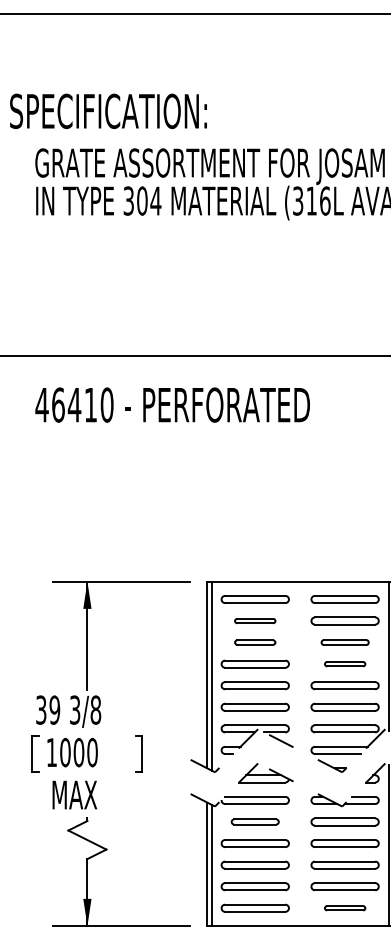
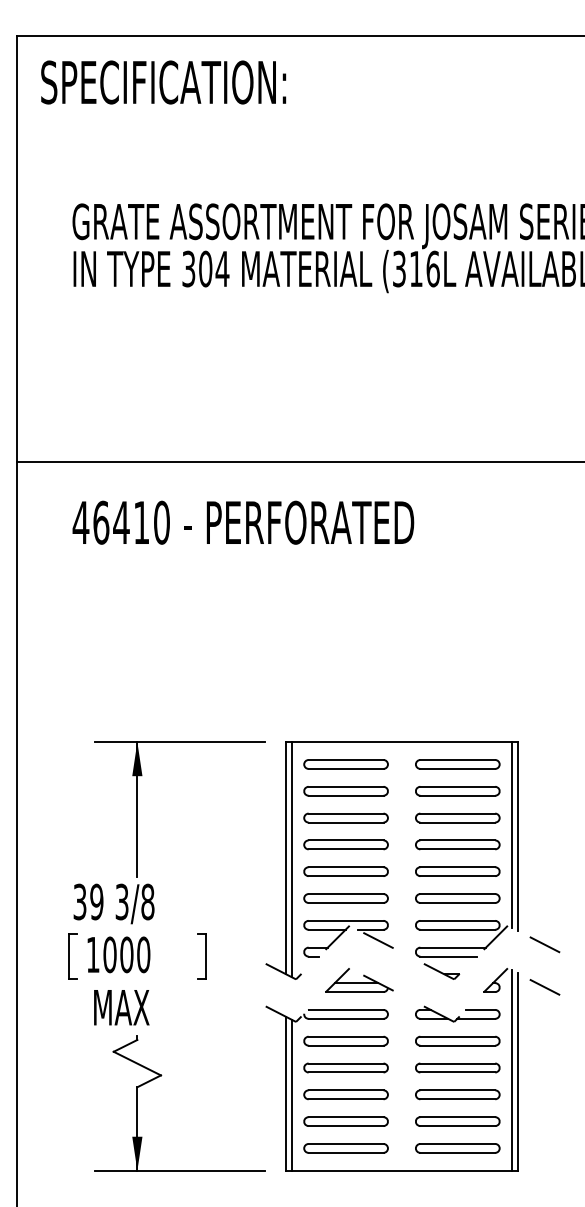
text: (108, 111) -> (163, 82), moved
part: (254, 621) -> (345, 791), size x1.67
part: (254, 642) -> (345, 817), size x1.67
part: (344, 642) -> (457, 817), size x1.43
part: (344, 663) -> (457, 844), size x1.67
part: (254, 821) -> (345, 1040), size x1.43
part: (344, 908) -> (457, 1148), size x1.67

